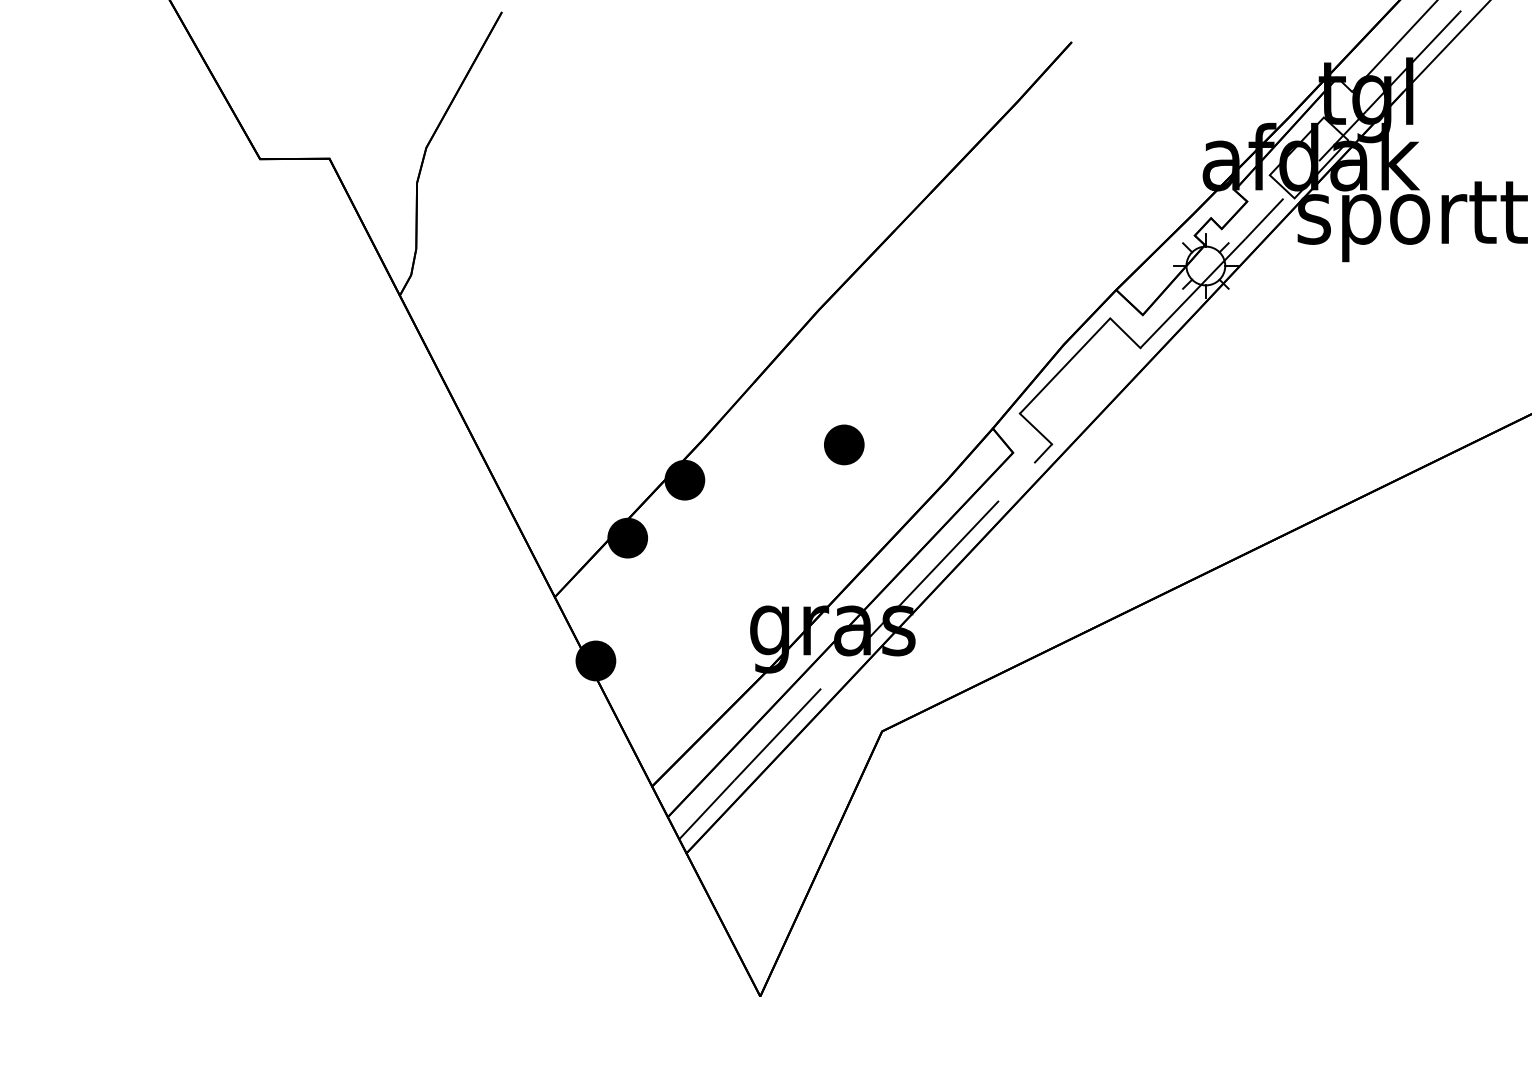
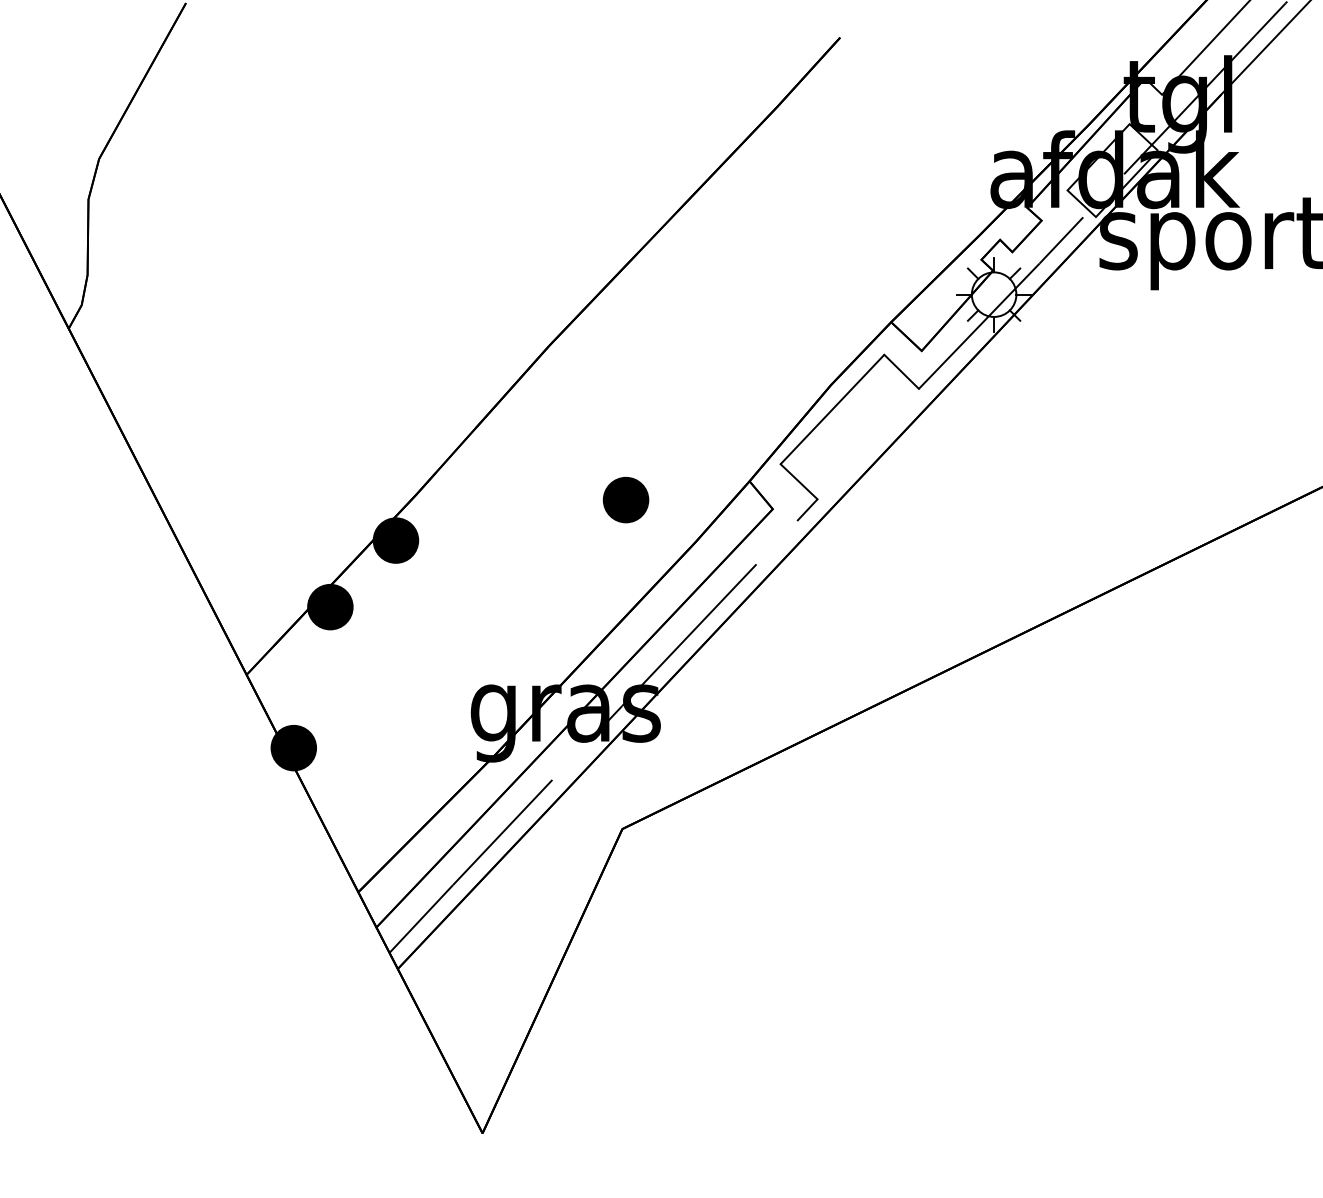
part: (844, 444) -> (626, 499), moved

